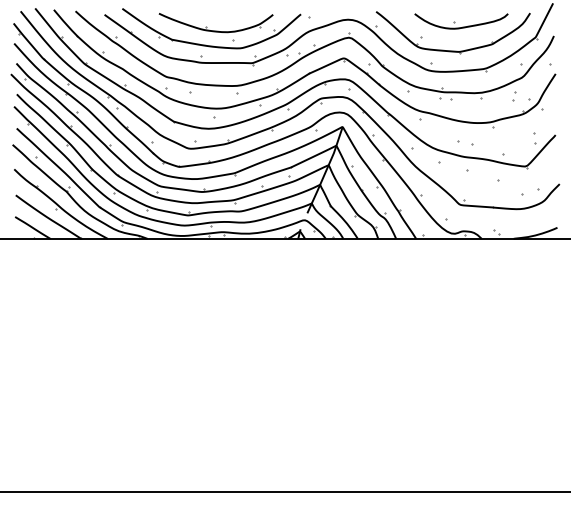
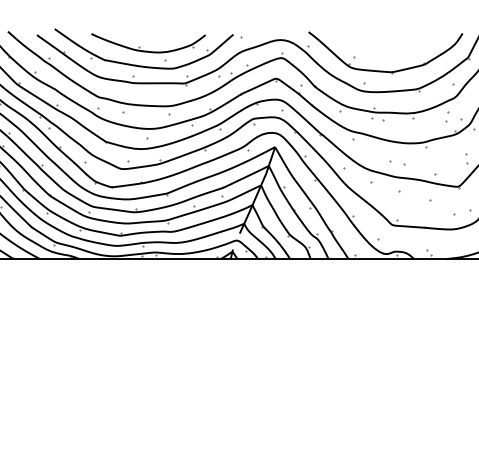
part: (461, 21) -> (393, 41), removed

